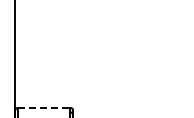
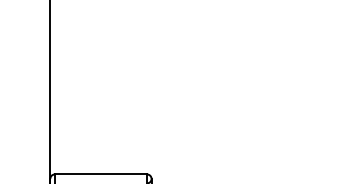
line: (44, 107) -> (101, 173), dashed -> solid

